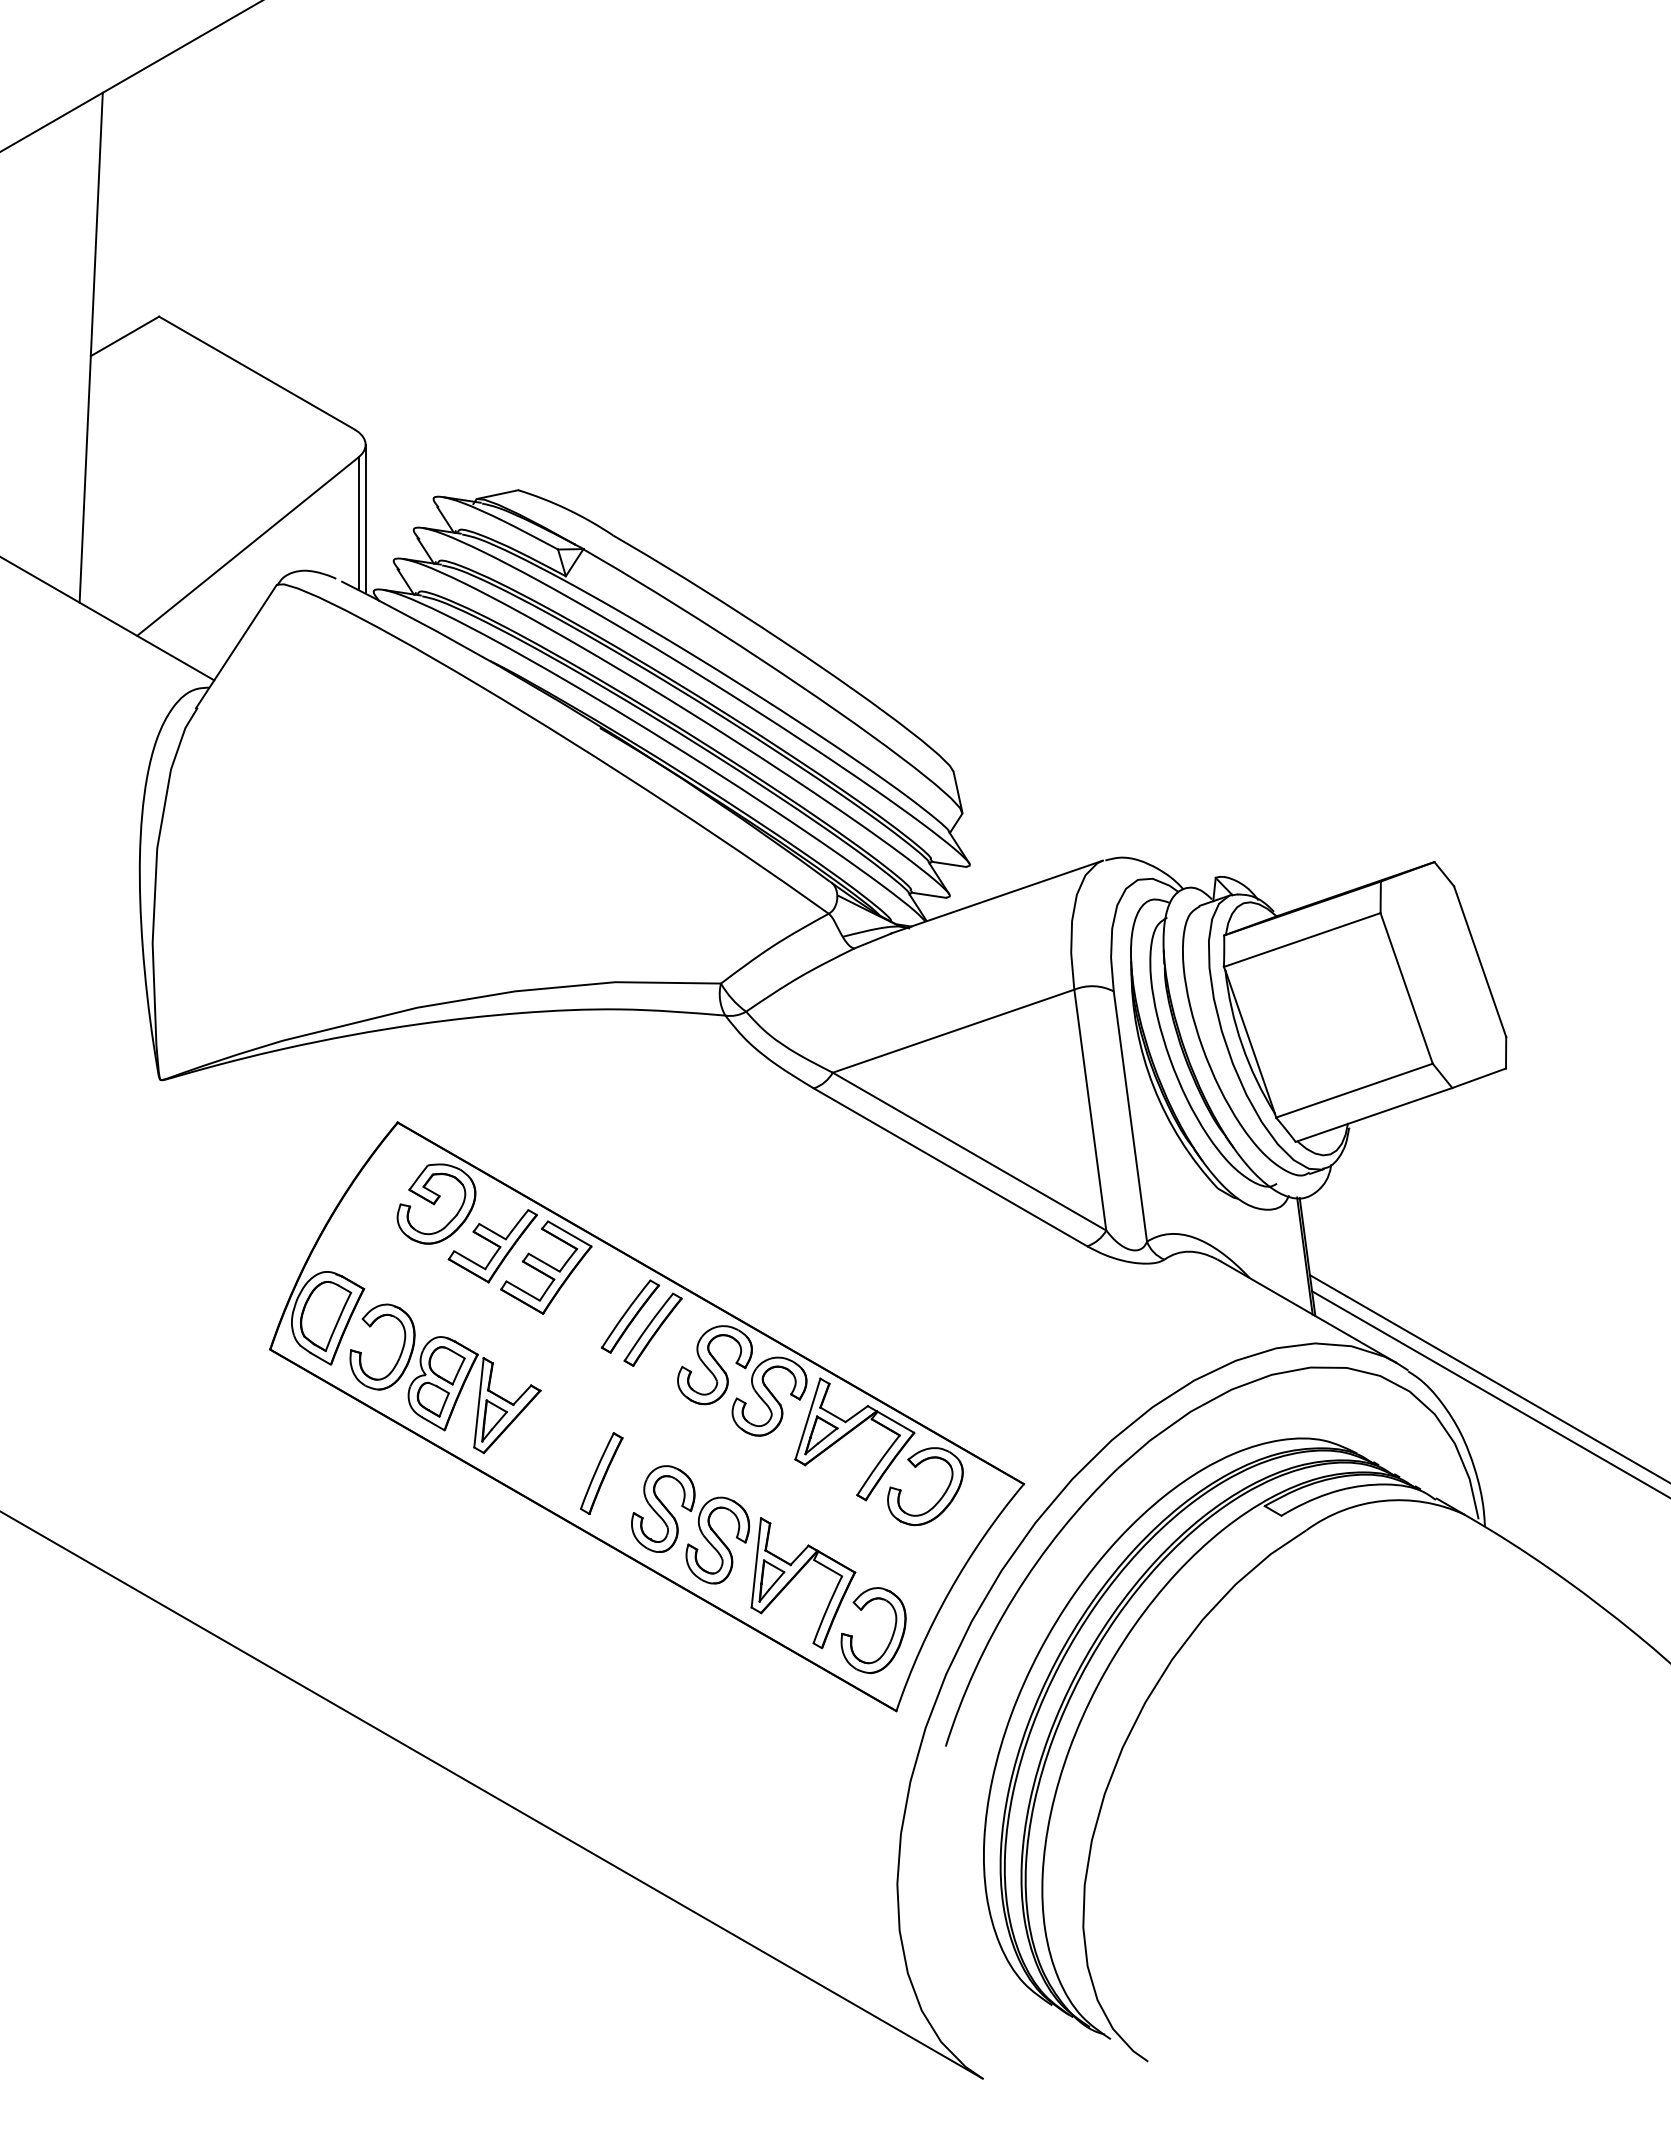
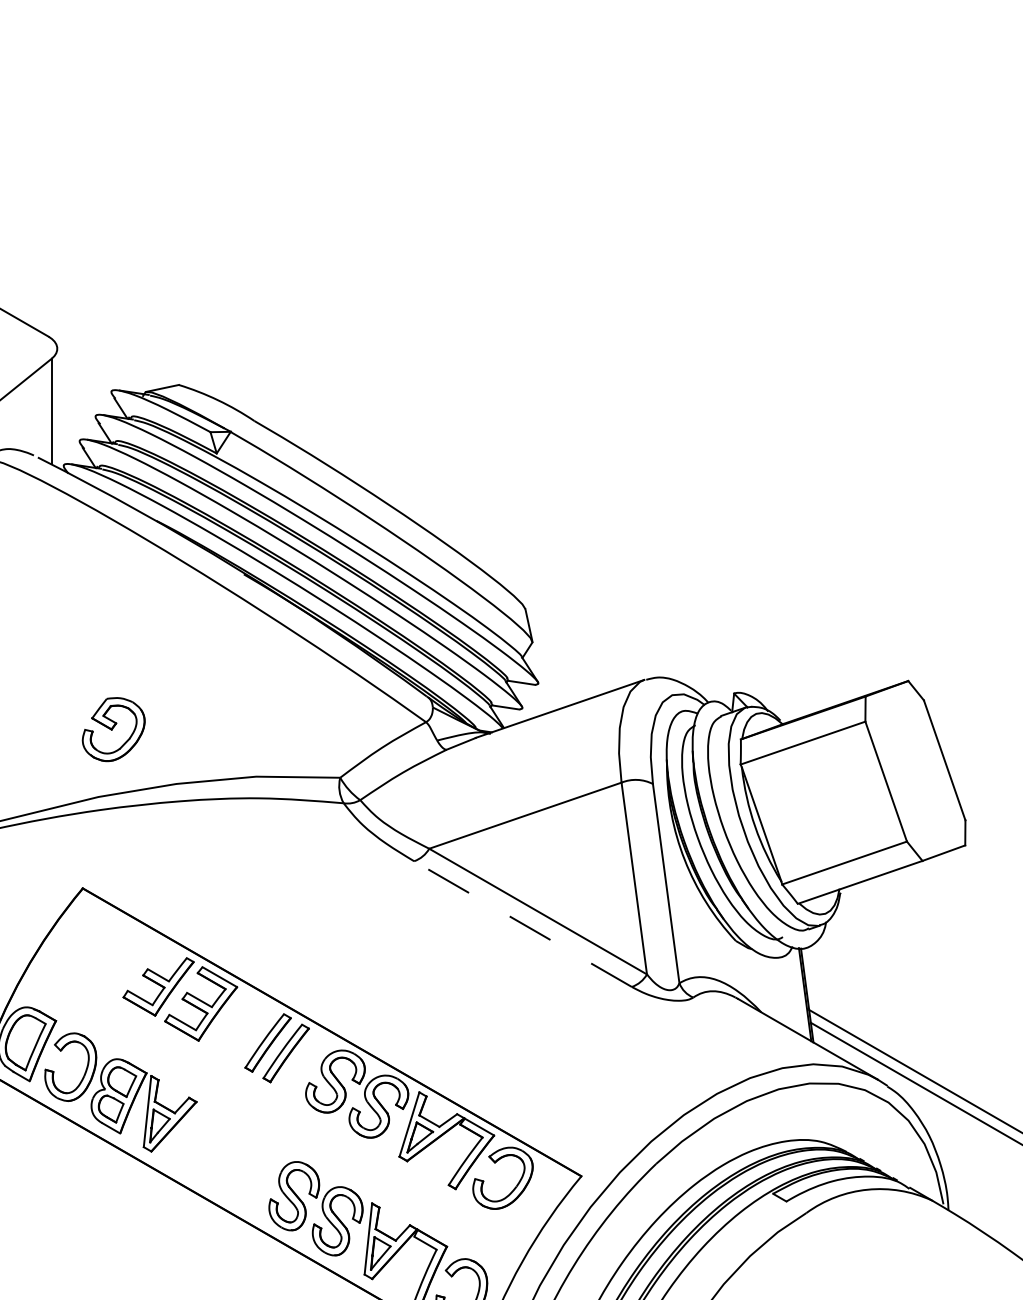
line: (365, 518) -> (57, 407), removed
line: (950, 1167) -> (522, 924), solid -> dashed
part: (436, 1203) -> (113, 729), moved
part: (601, 1473) -> (245, 1167), removed

